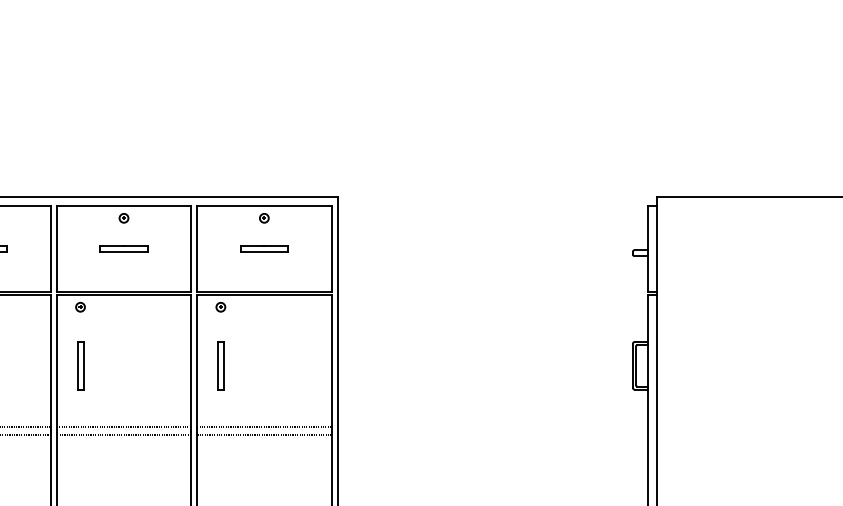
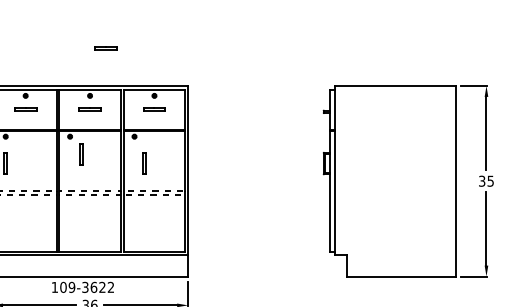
line: (157, 112) -> (105, 47), added
line: (79, 365) -> (80, 154), moved
line: (218, 365) -> (143, 163), moved

